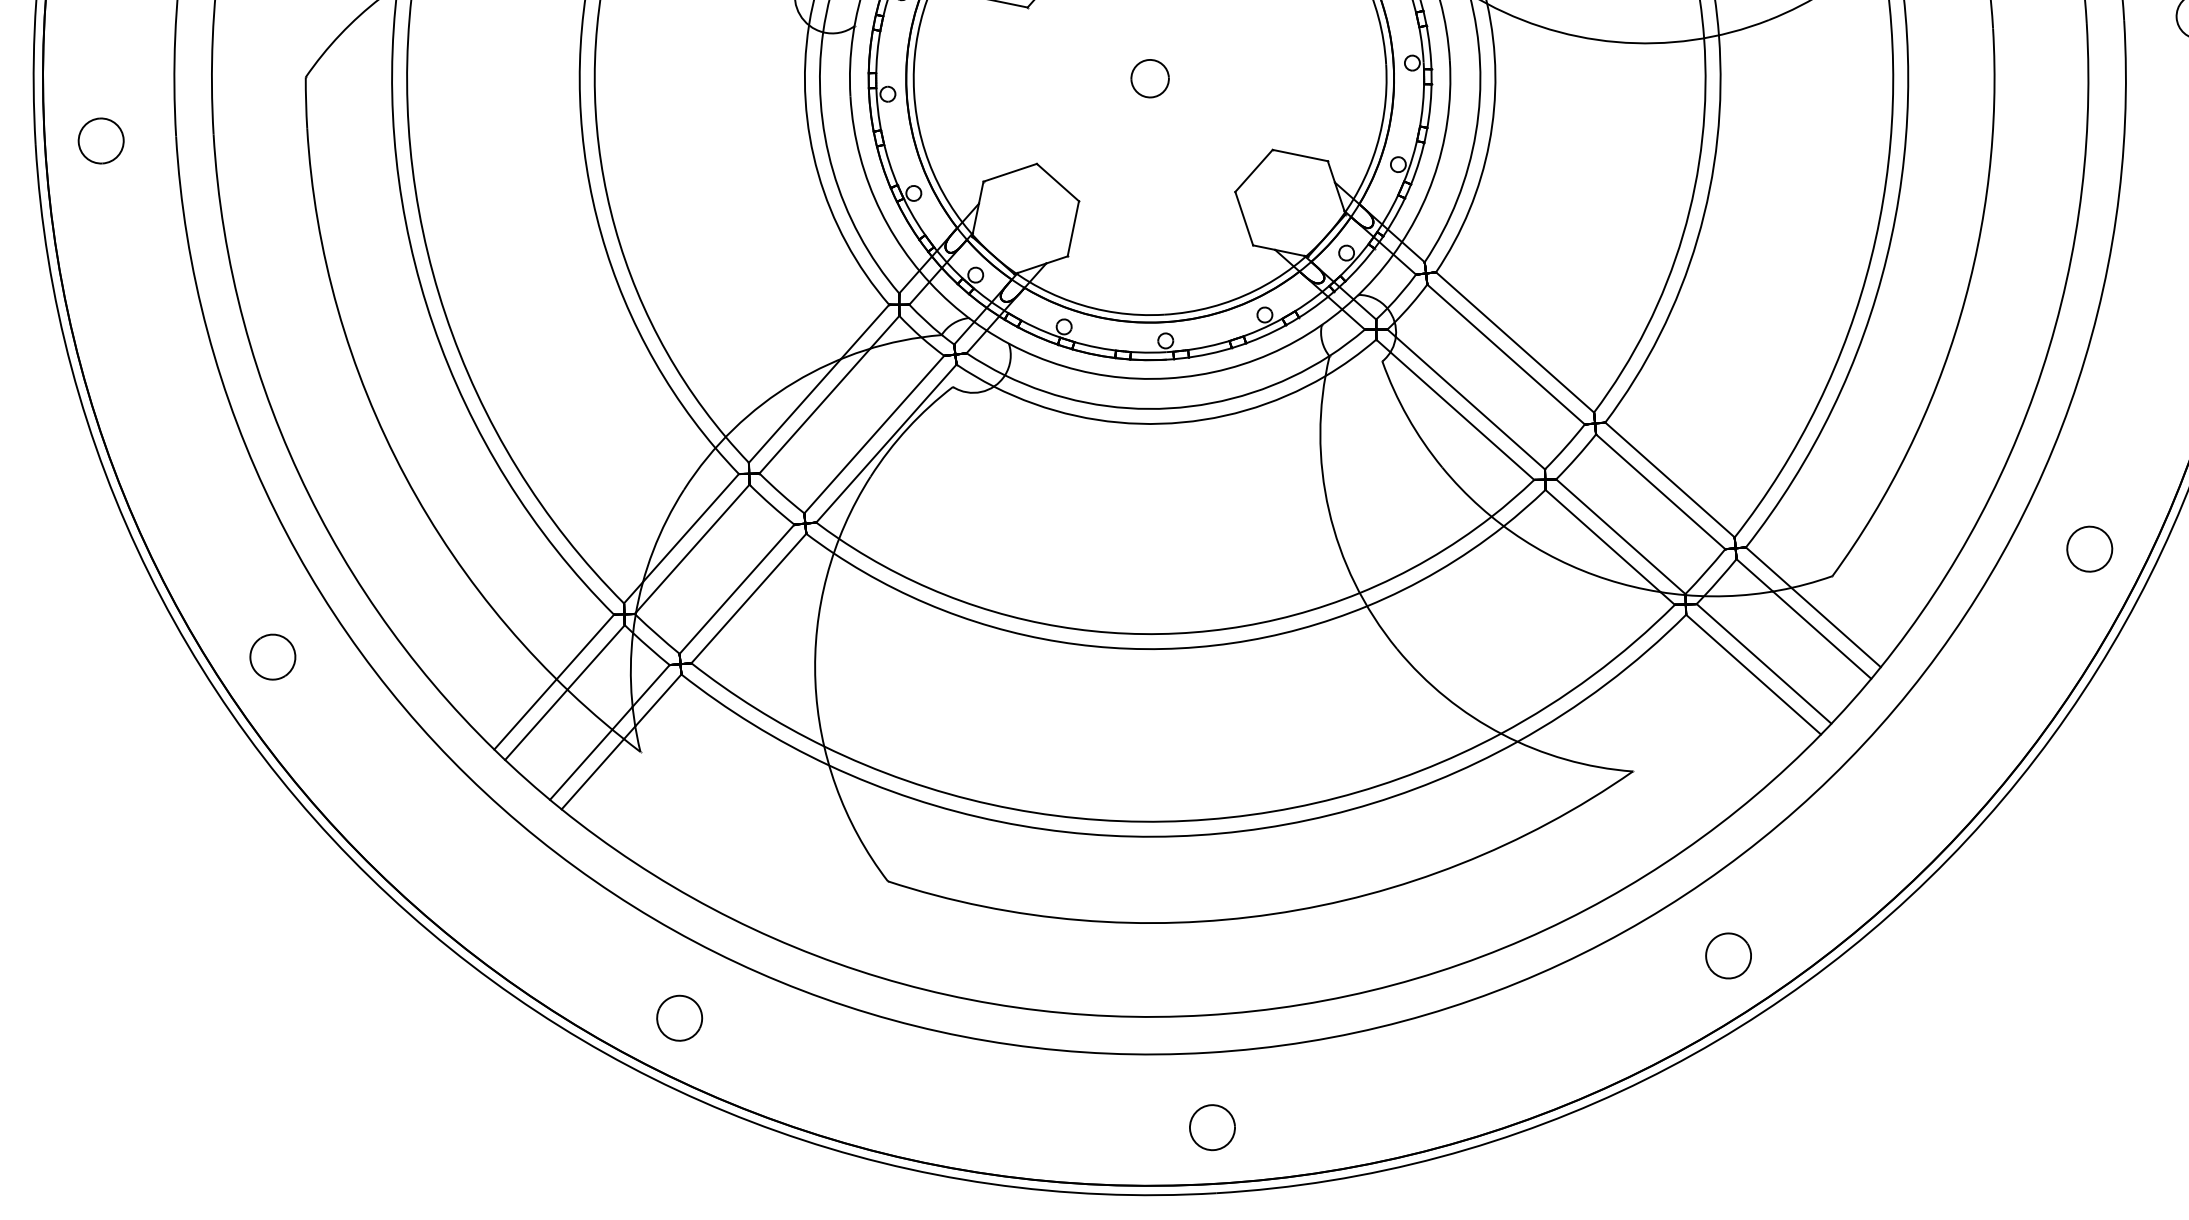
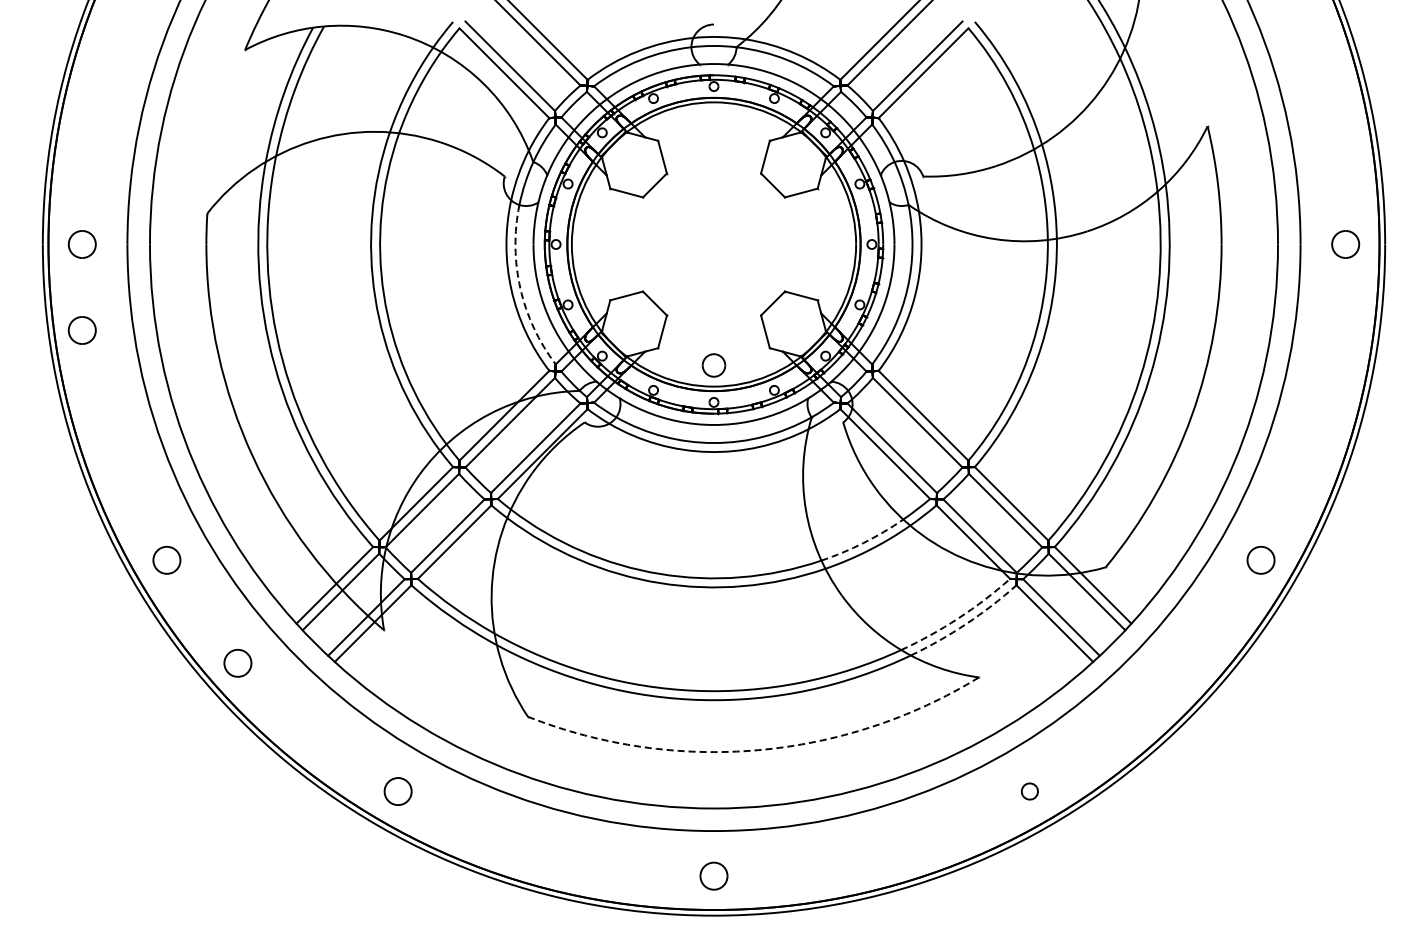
part: (1149, 78) -> (713, 365), moved
arc: (833, 170) -> (520, 288), solid -> dashed
part: (108, 283) -> (81, 330), added
arc: (1427, 558) -> (863, 542), solid -> dashed
arc: (1593, 675) -> (958, 618), solid -> dashed
arc: (1606, 684) -> (966, 624), solid -> dashed
part: (400, 819) -> (237, 662), added
arc: (1273, 914) -> (758, 750), solid -> dashed
part: (1728, 955) -> (1029, 791), size x0.6

